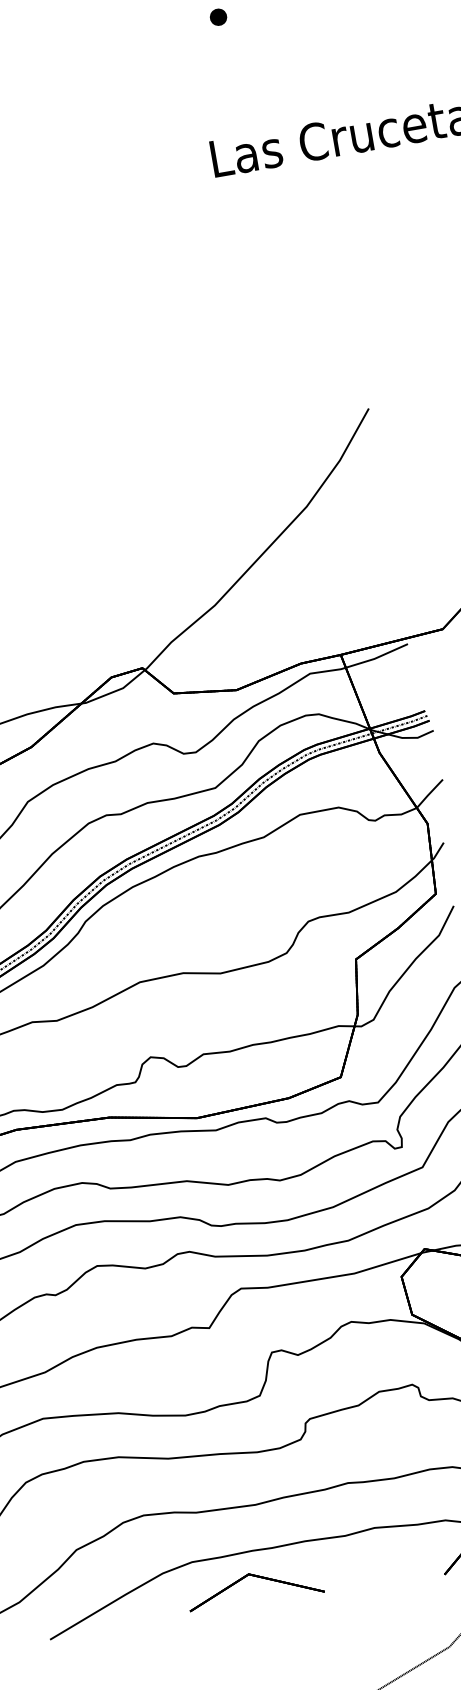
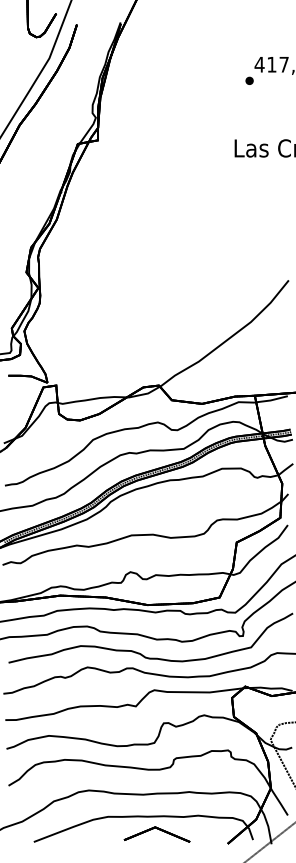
part: (253, 1588) -> (156, 834), moved

